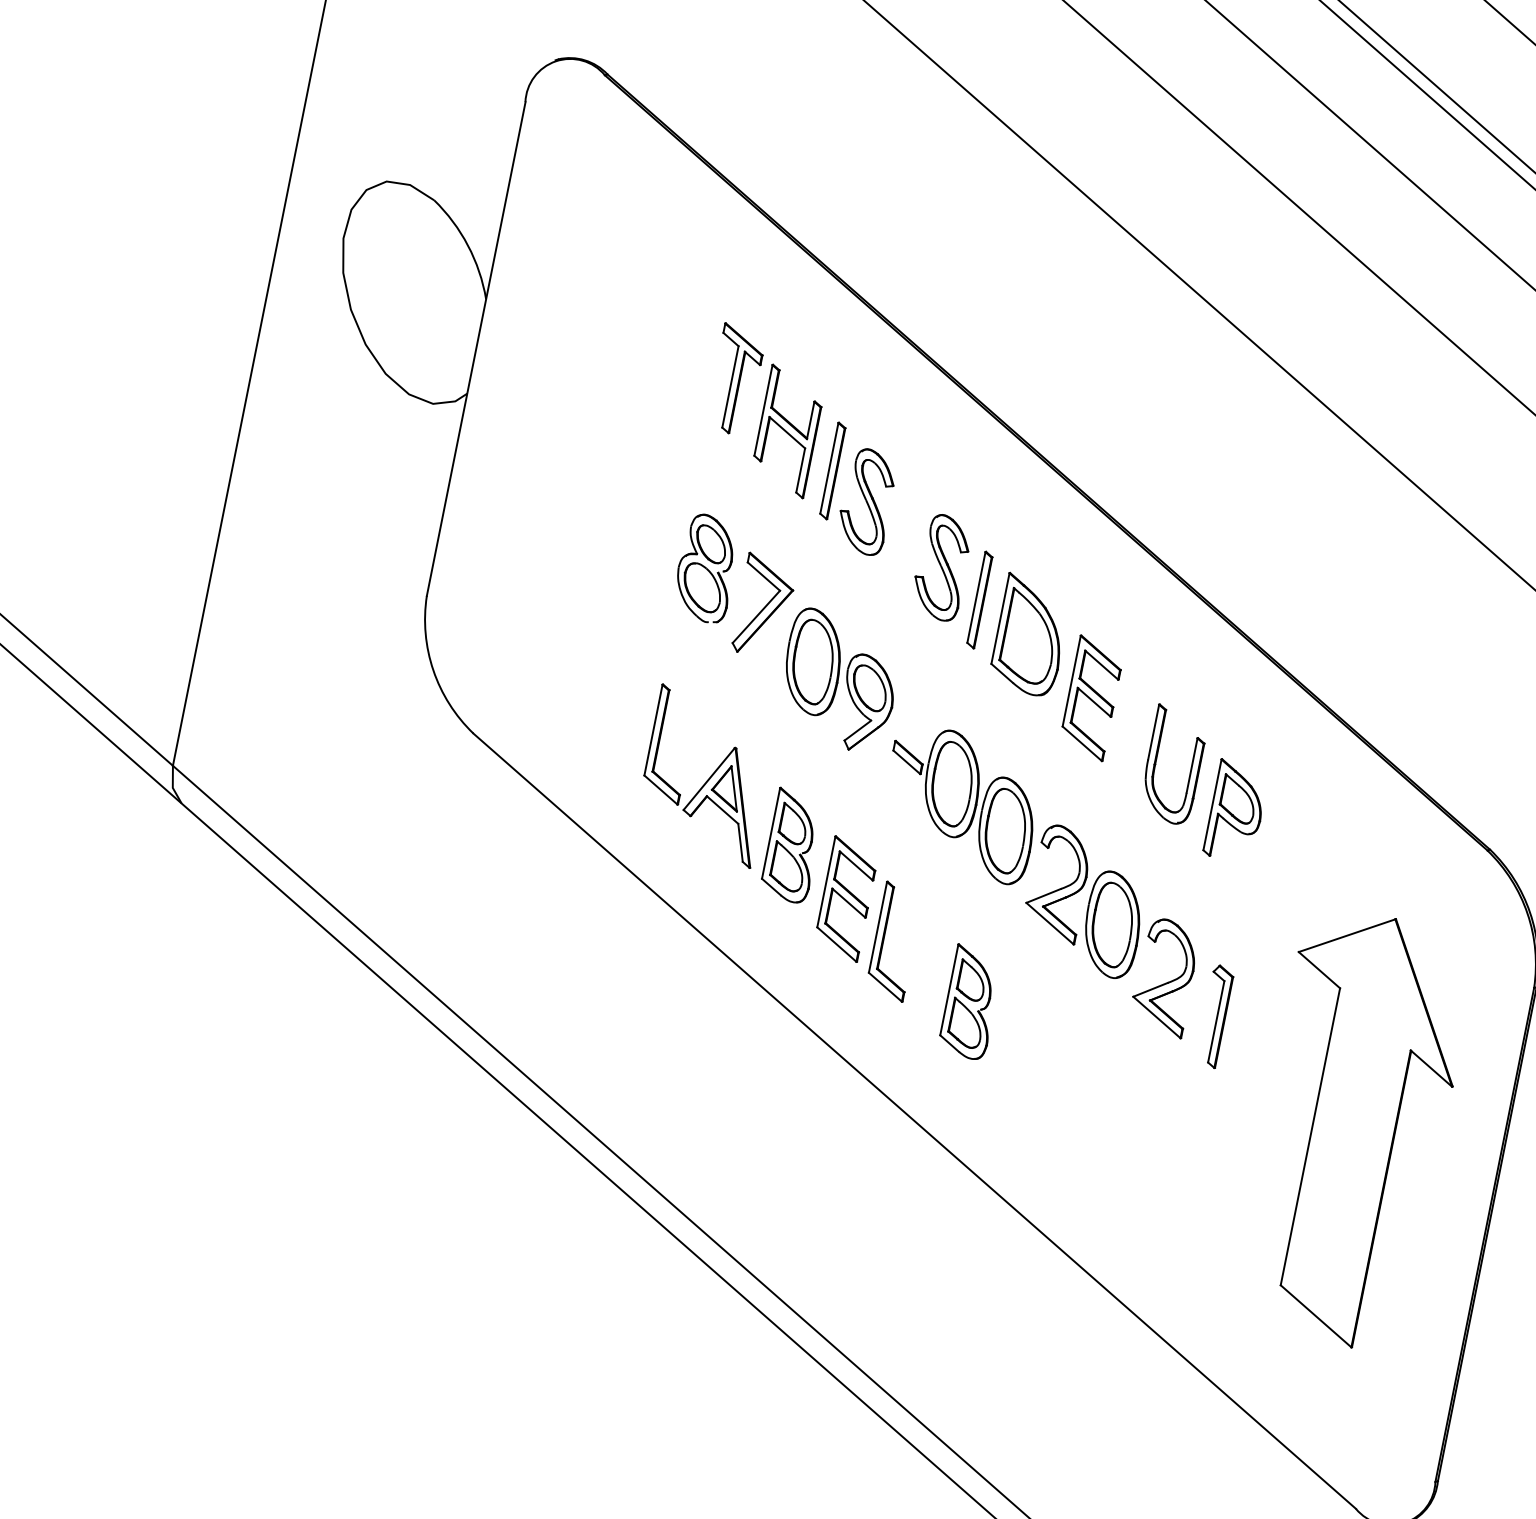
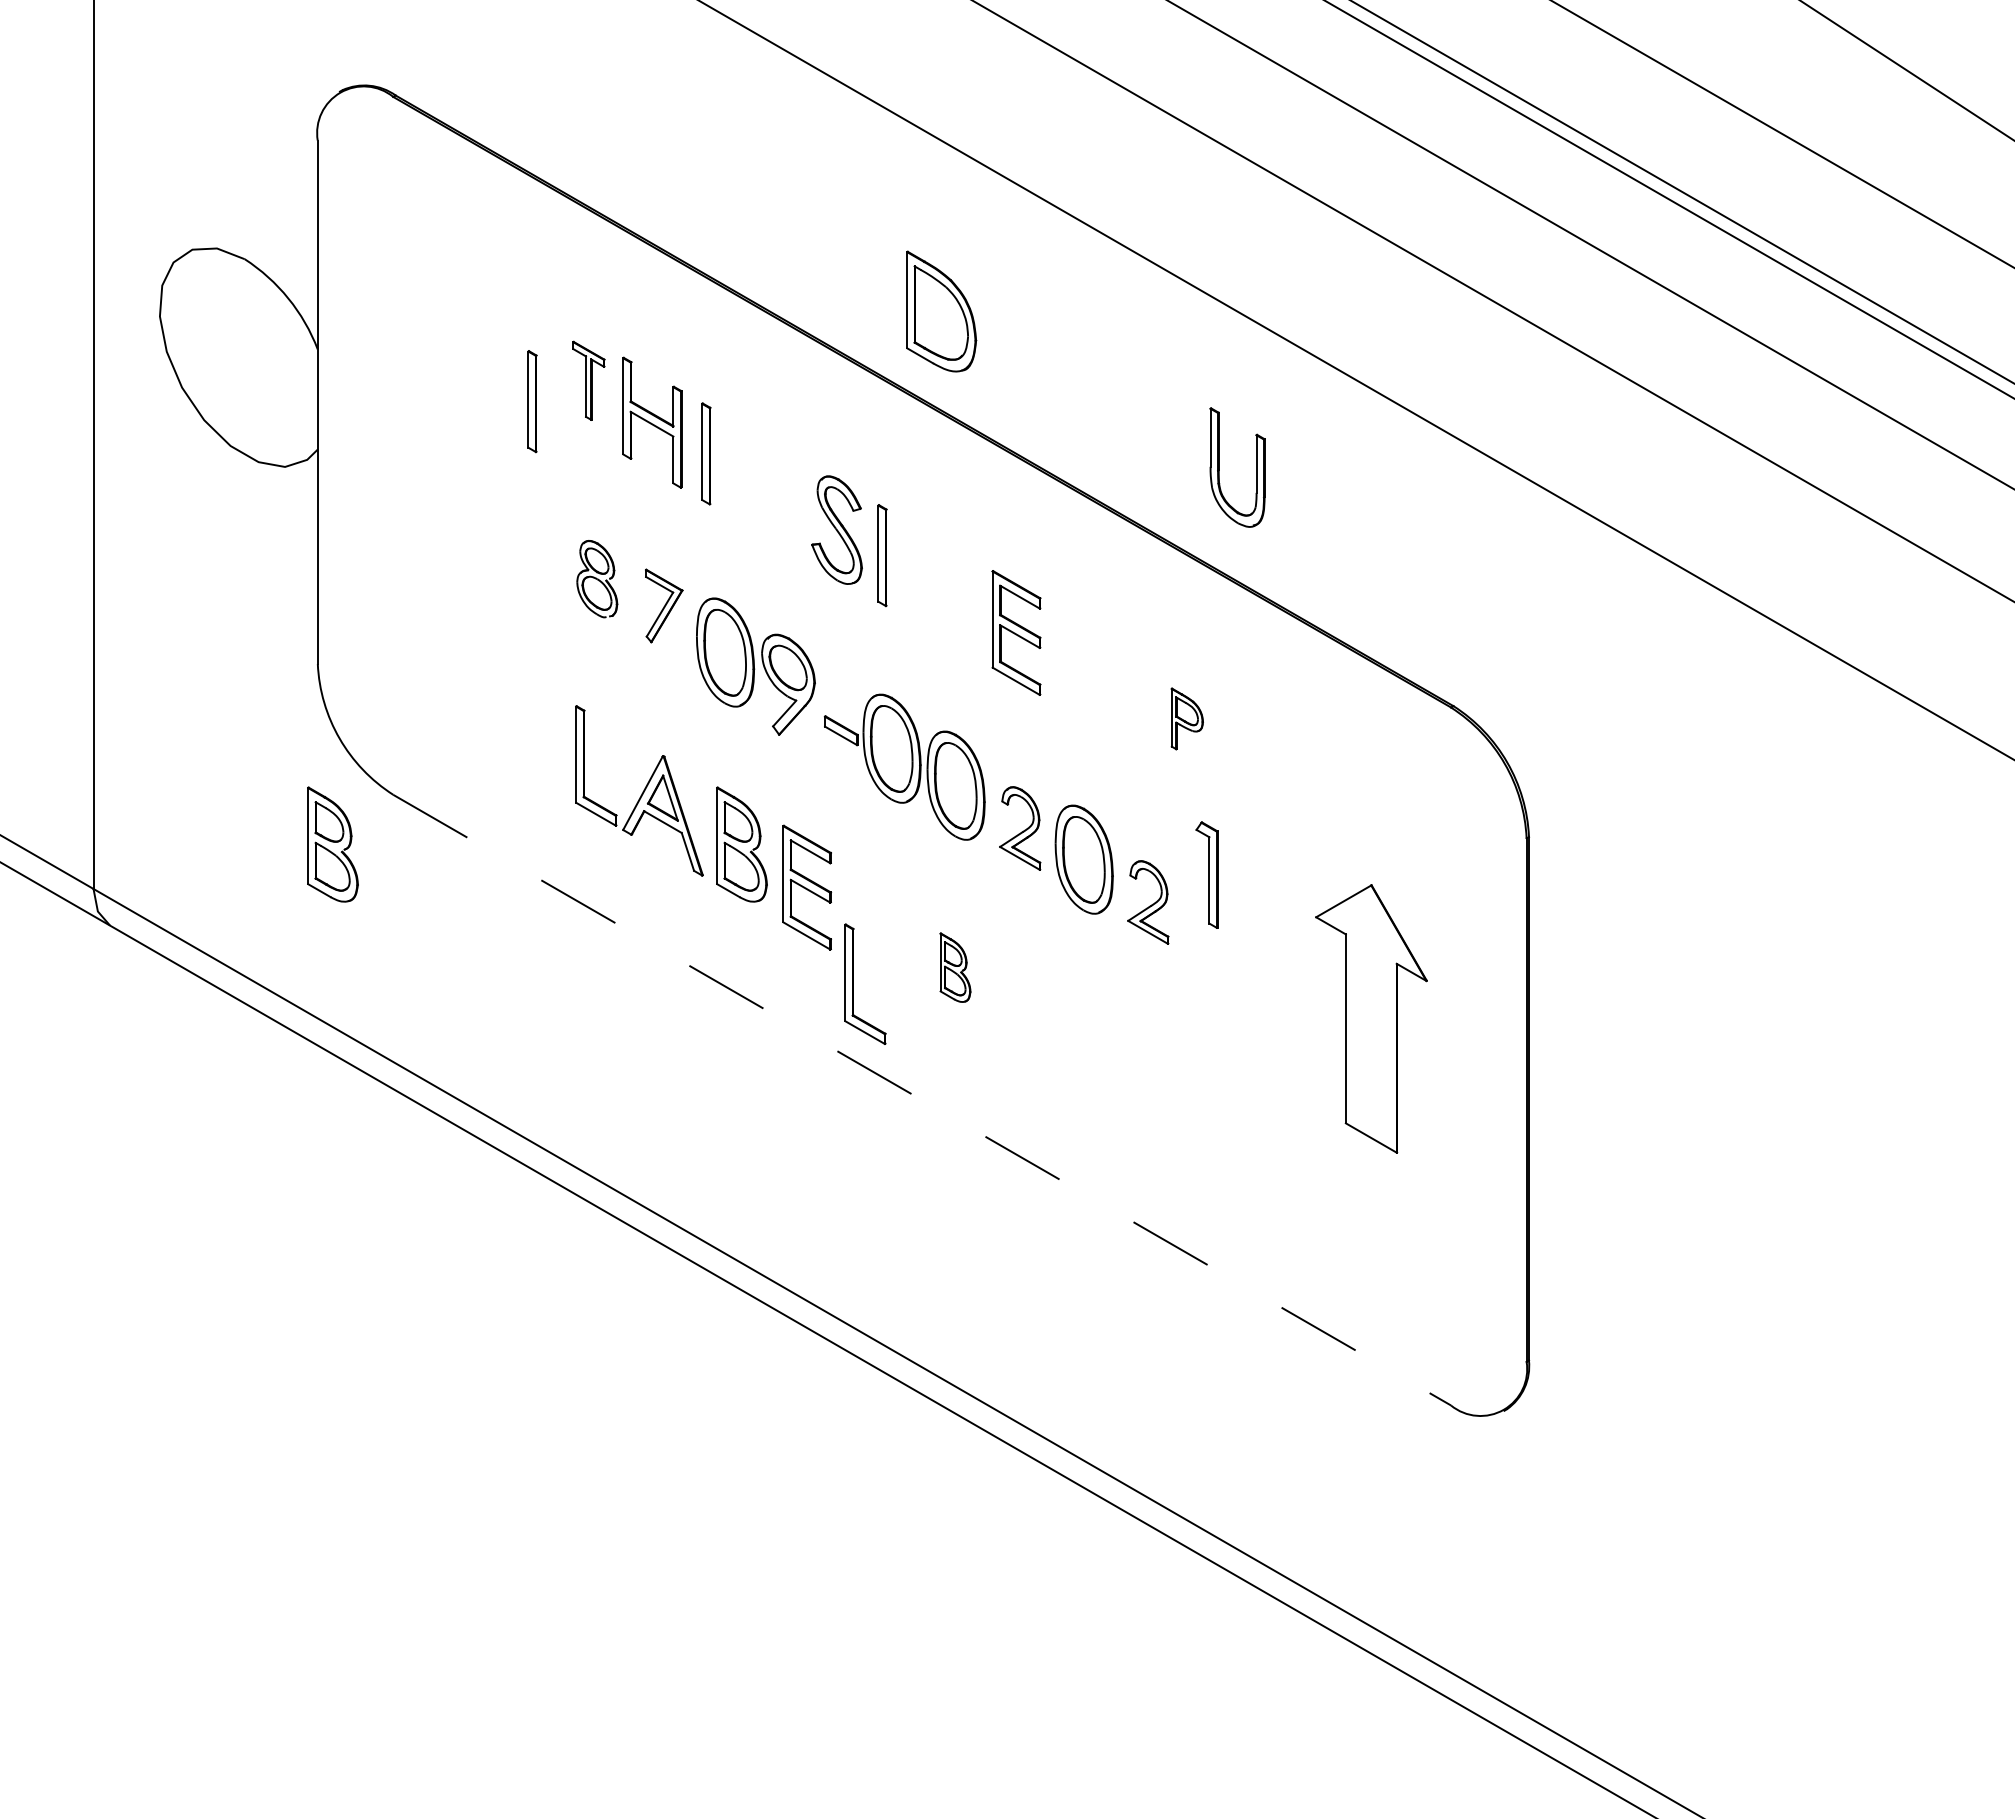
part: (735, 379) -> (588, 380), size x0.7
part: (678, 388) -> (532, 401), added
part: (867, 501) -> (747, 478), removed
part: (705, 567) -> (596, 578), size x0.7
part: (764, 606) -> (664, 605), size x0.7
part: (1030, 635) -> (941, 311), moved
part: (1156, 761) -> (1219, 467), moved
part: (406, 768) -> (332, 844), added
part: (1236, 811) -> (1187, 718), size x0.6
part: (1057, 883) -> (1019, 828), size x0.7
part: (883, 938) -> (853, 983), moved
part: (1164, 977) -> (1147, 902), size x0.7
part: (971, 1002) -> (955, 967), size x0.6
part: (1214, 1015) -> (1206, 874), moved
line: (914, 1121) -> (922, 1100), solid -> dashed
part: (1353, 1128) -> (1371, 1018), size x0.6

